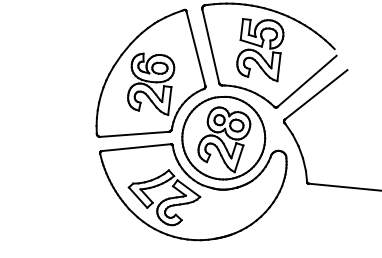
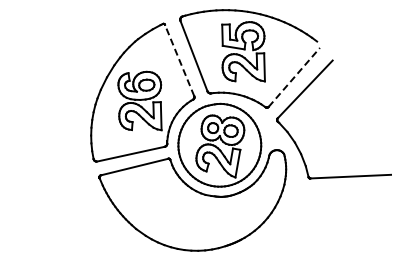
line: (195, 48) -> (179, 60), solid -> dashed
line: (307, 81) -> (294, 77), solid -> dashed
part: (163, 196) -> (168, 211), removed

